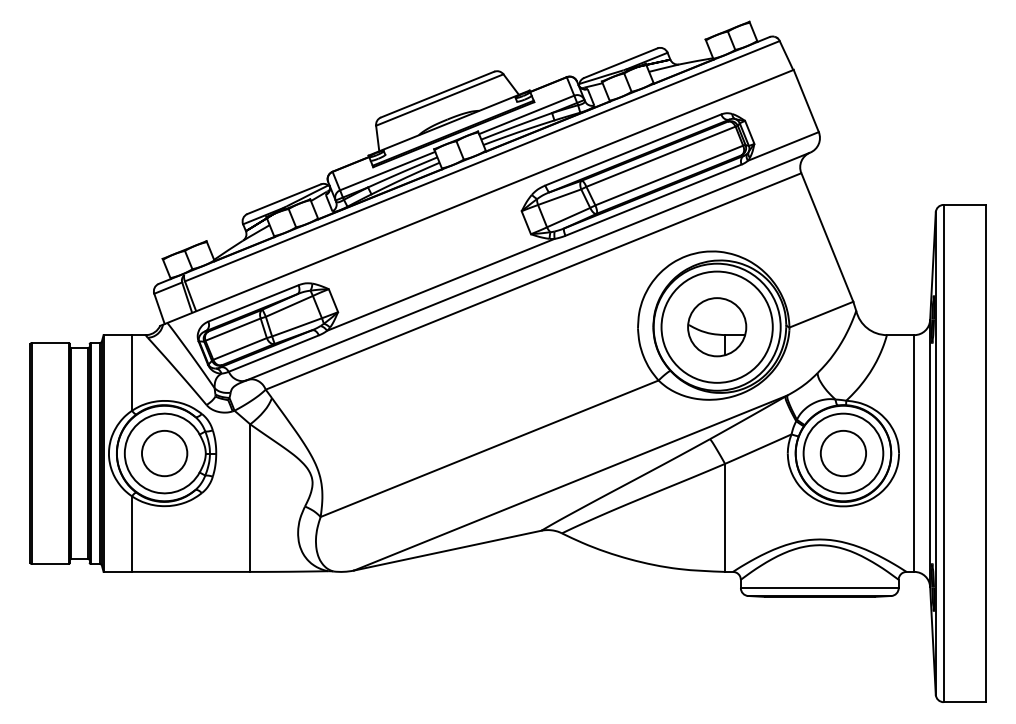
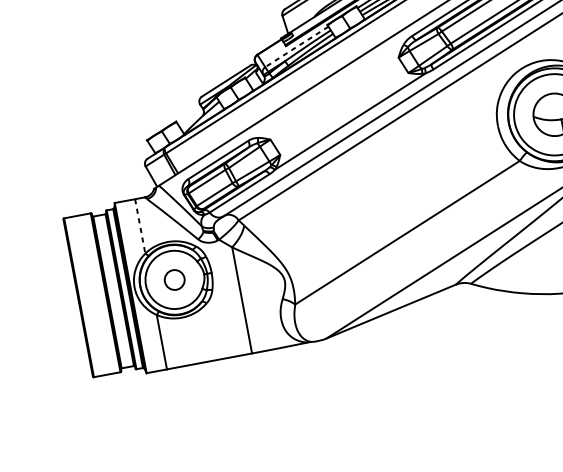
line: (387, 171) -> (296, 47), solid -> dashed
line: (131, 372) -> (139, 226), solid -> dashed
circle: (164, 453) -> (174, 279), size x0.6

